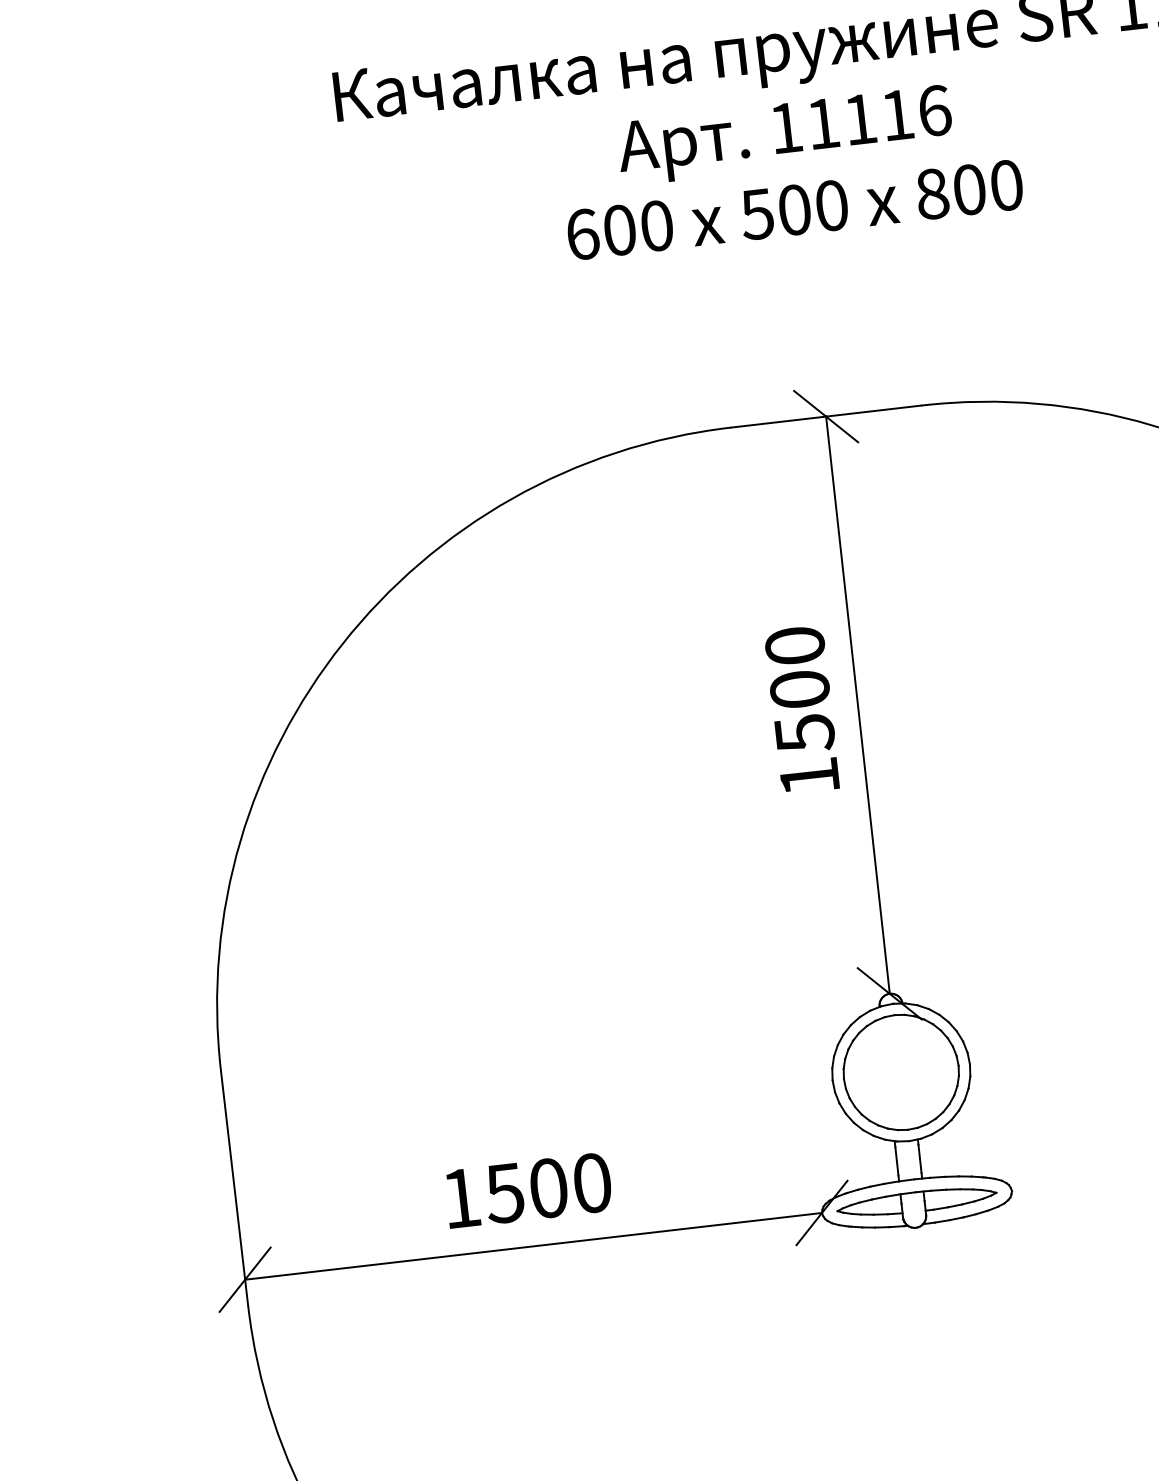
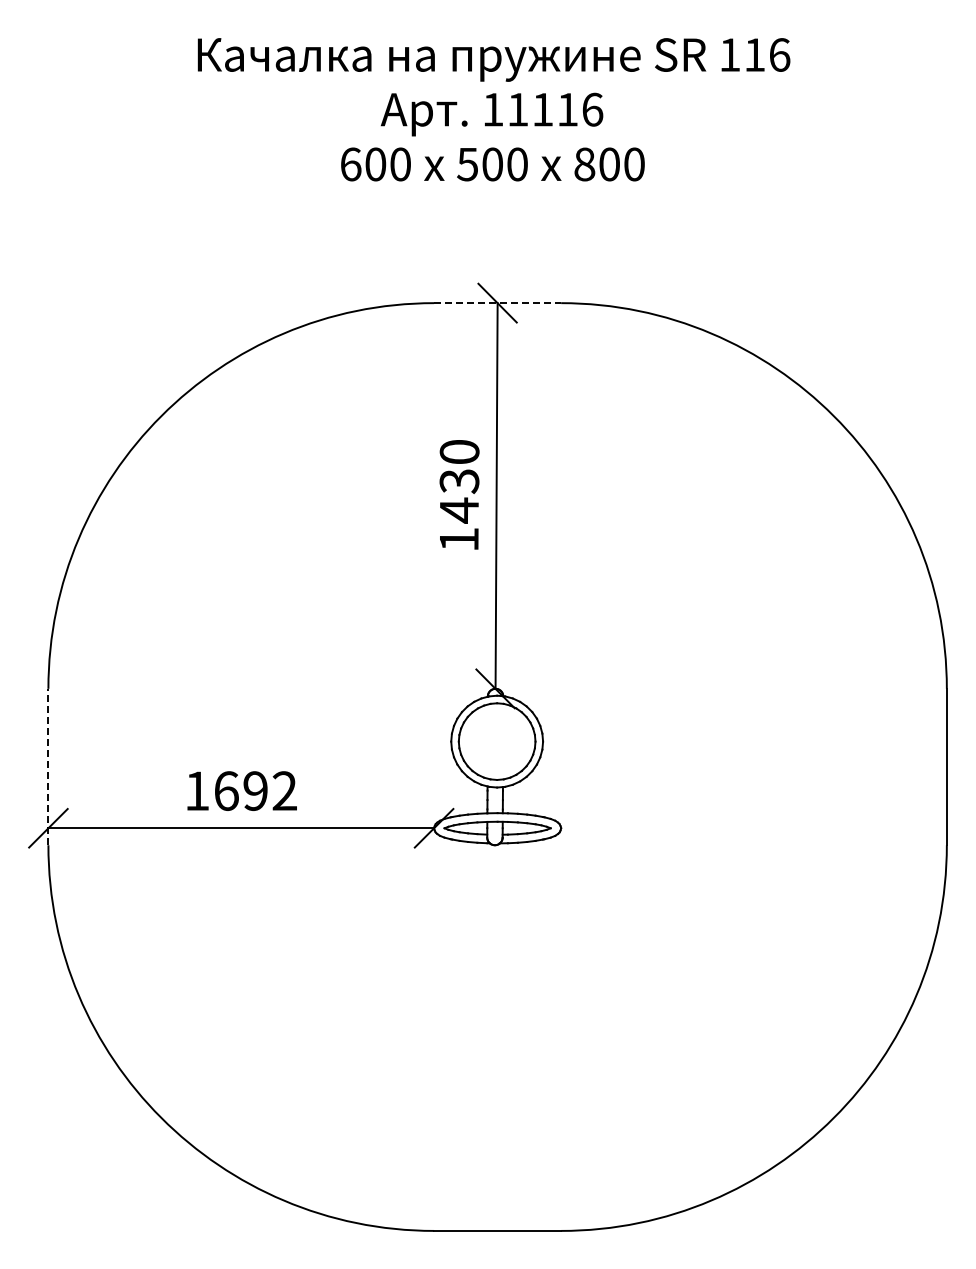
line: (825, 417) -> (497, 303), solid -> dashed
text: (802, 712) -> (459, 496), 1500 -> 1430
line: (234, 1187) -> (48, 766), solid -> dashed
text: (548, 1188) -> (255, 791), 1500 -> 1692

